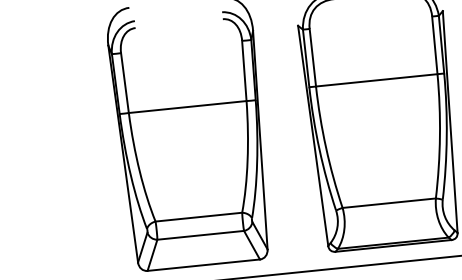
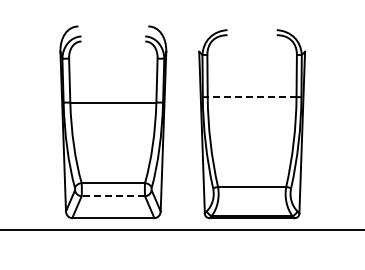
line: (375, 80) -> (251, 97), solid -> dashed
line: (200, 235) -> (113, 196), solid -> dashed

